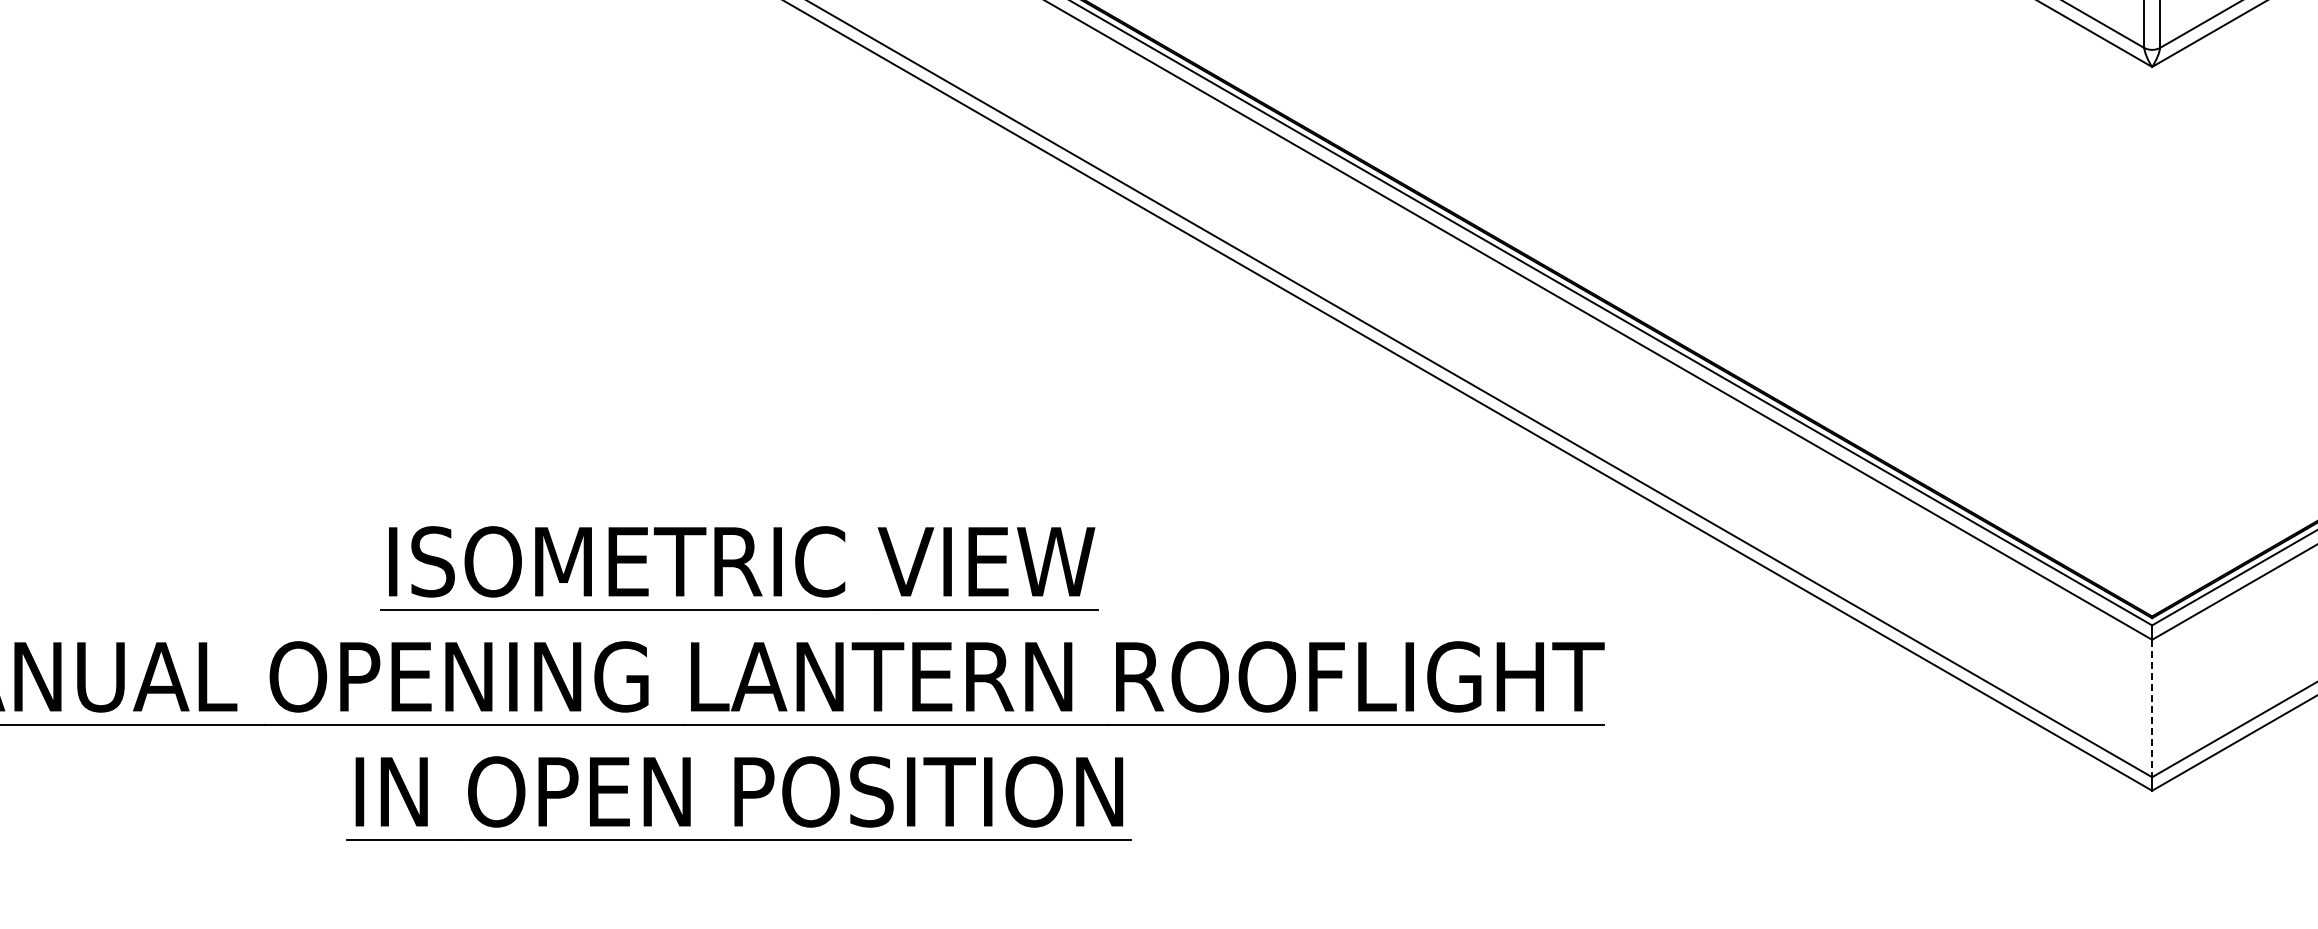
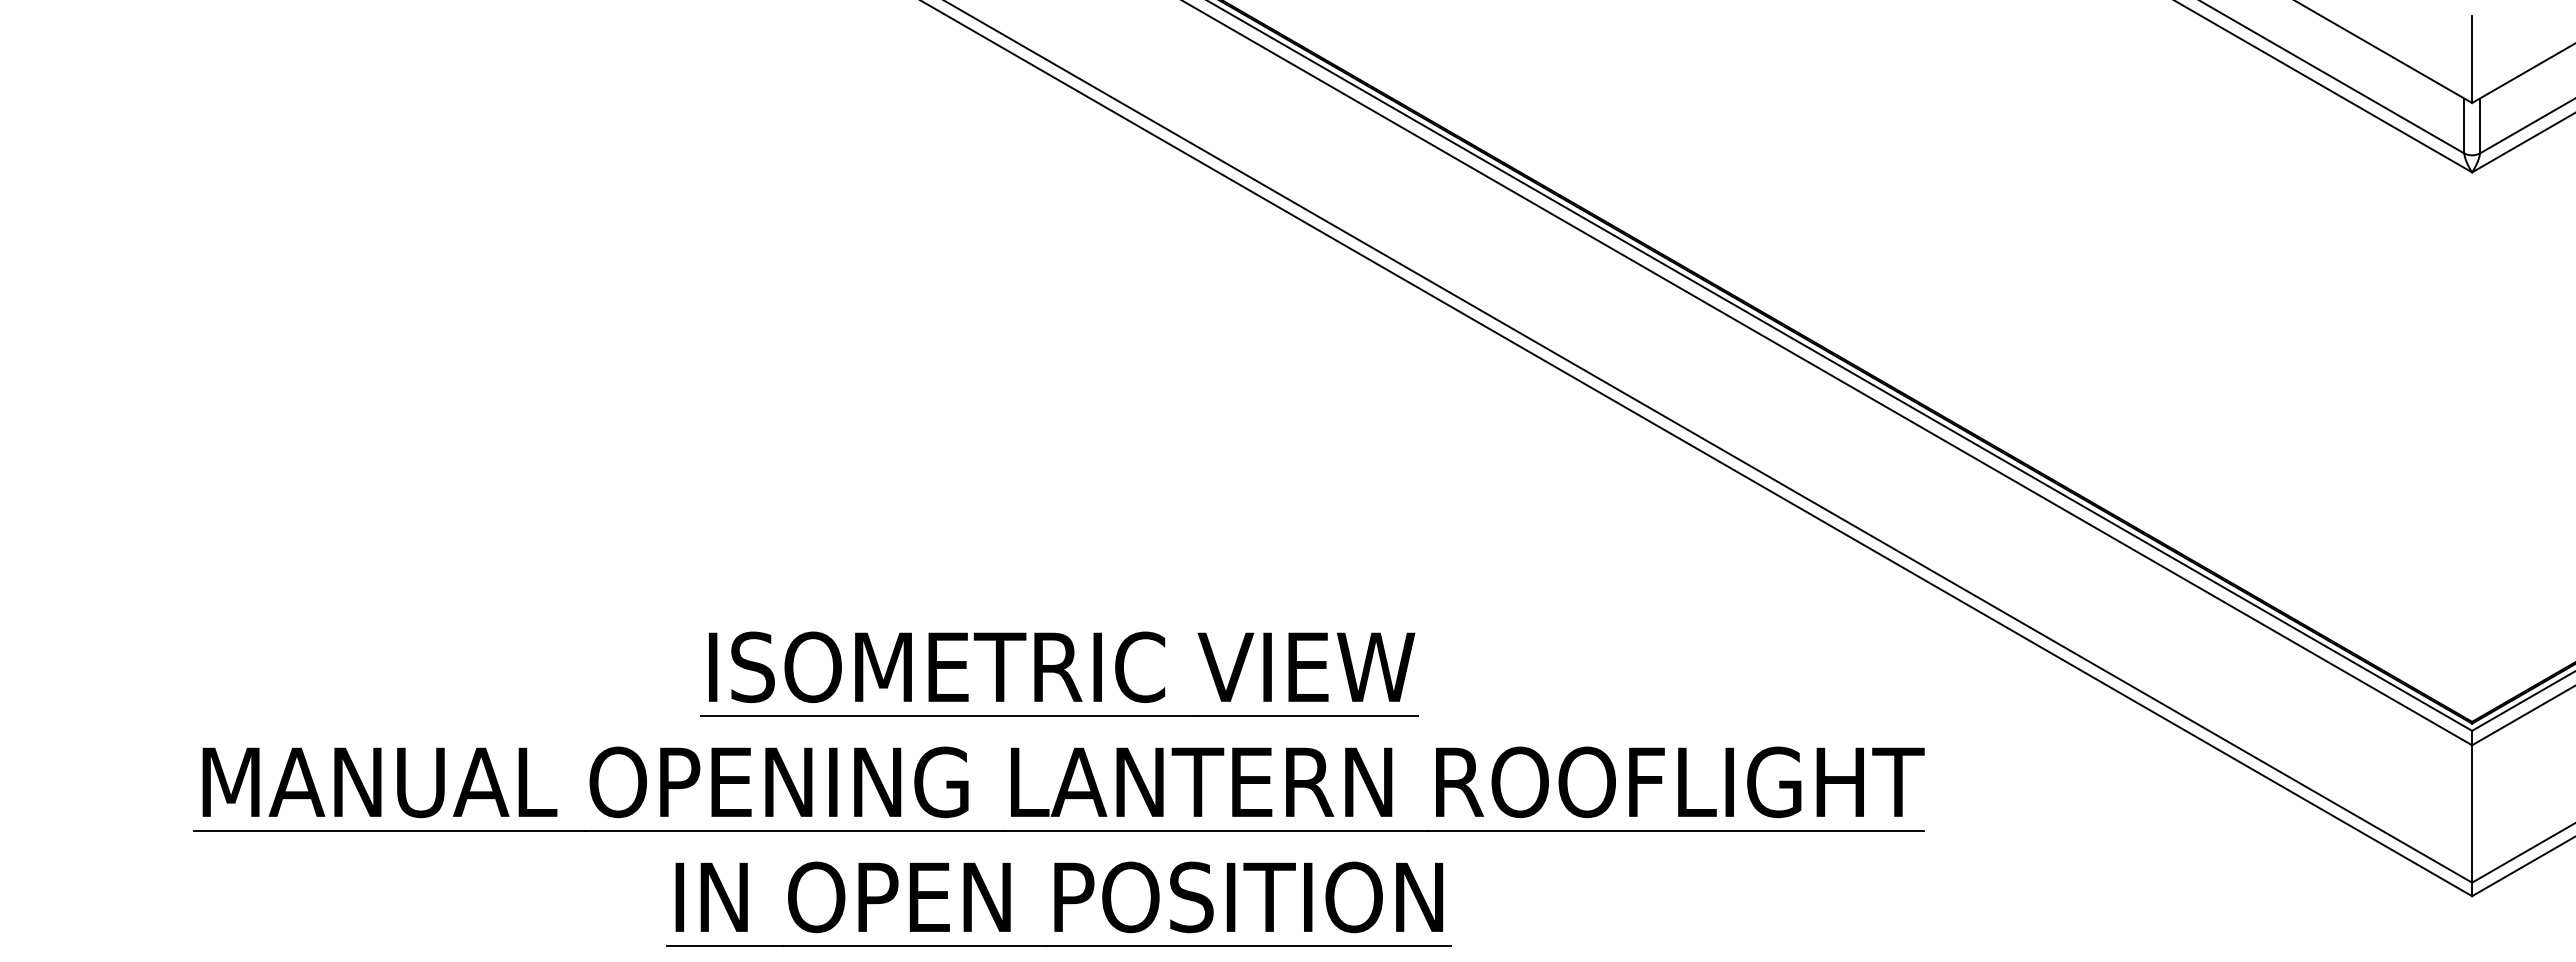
line: (2152, 708) -> (2472, 813), dashed -> solid

